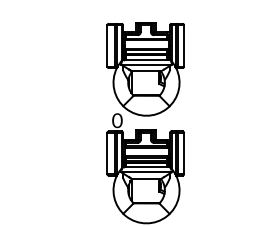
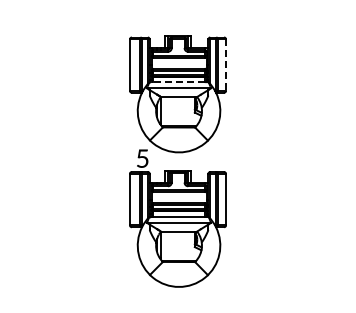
line: (184, 46) -> (226, 65), solid -> dashed
line: (145, 59) -> (177, 82), solid -> dashed
text: (117, 120) -> (142, 158), 0 -> 5

